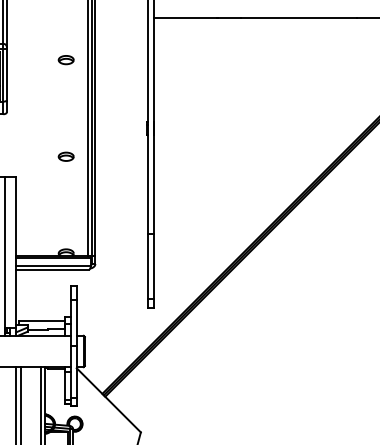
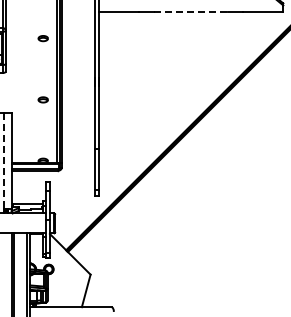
line: (299, 17) -> (191, 11), solid -> dashed
line: (5, 253) -> (4, 161), solid -> dashed

